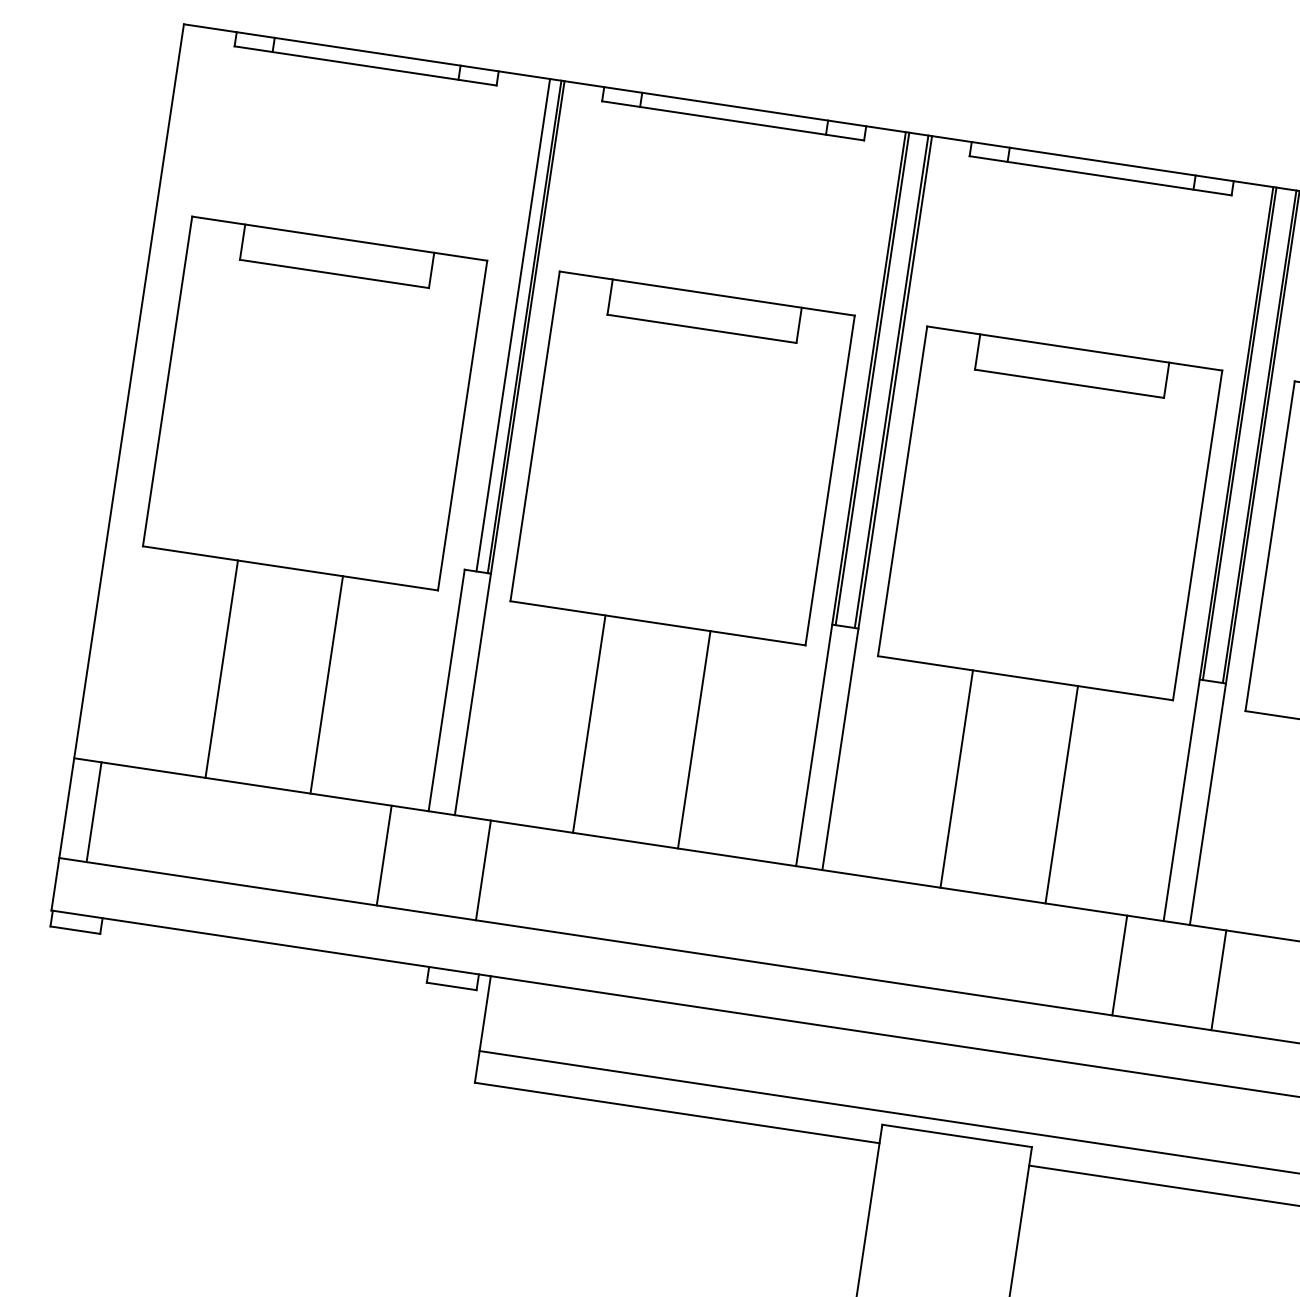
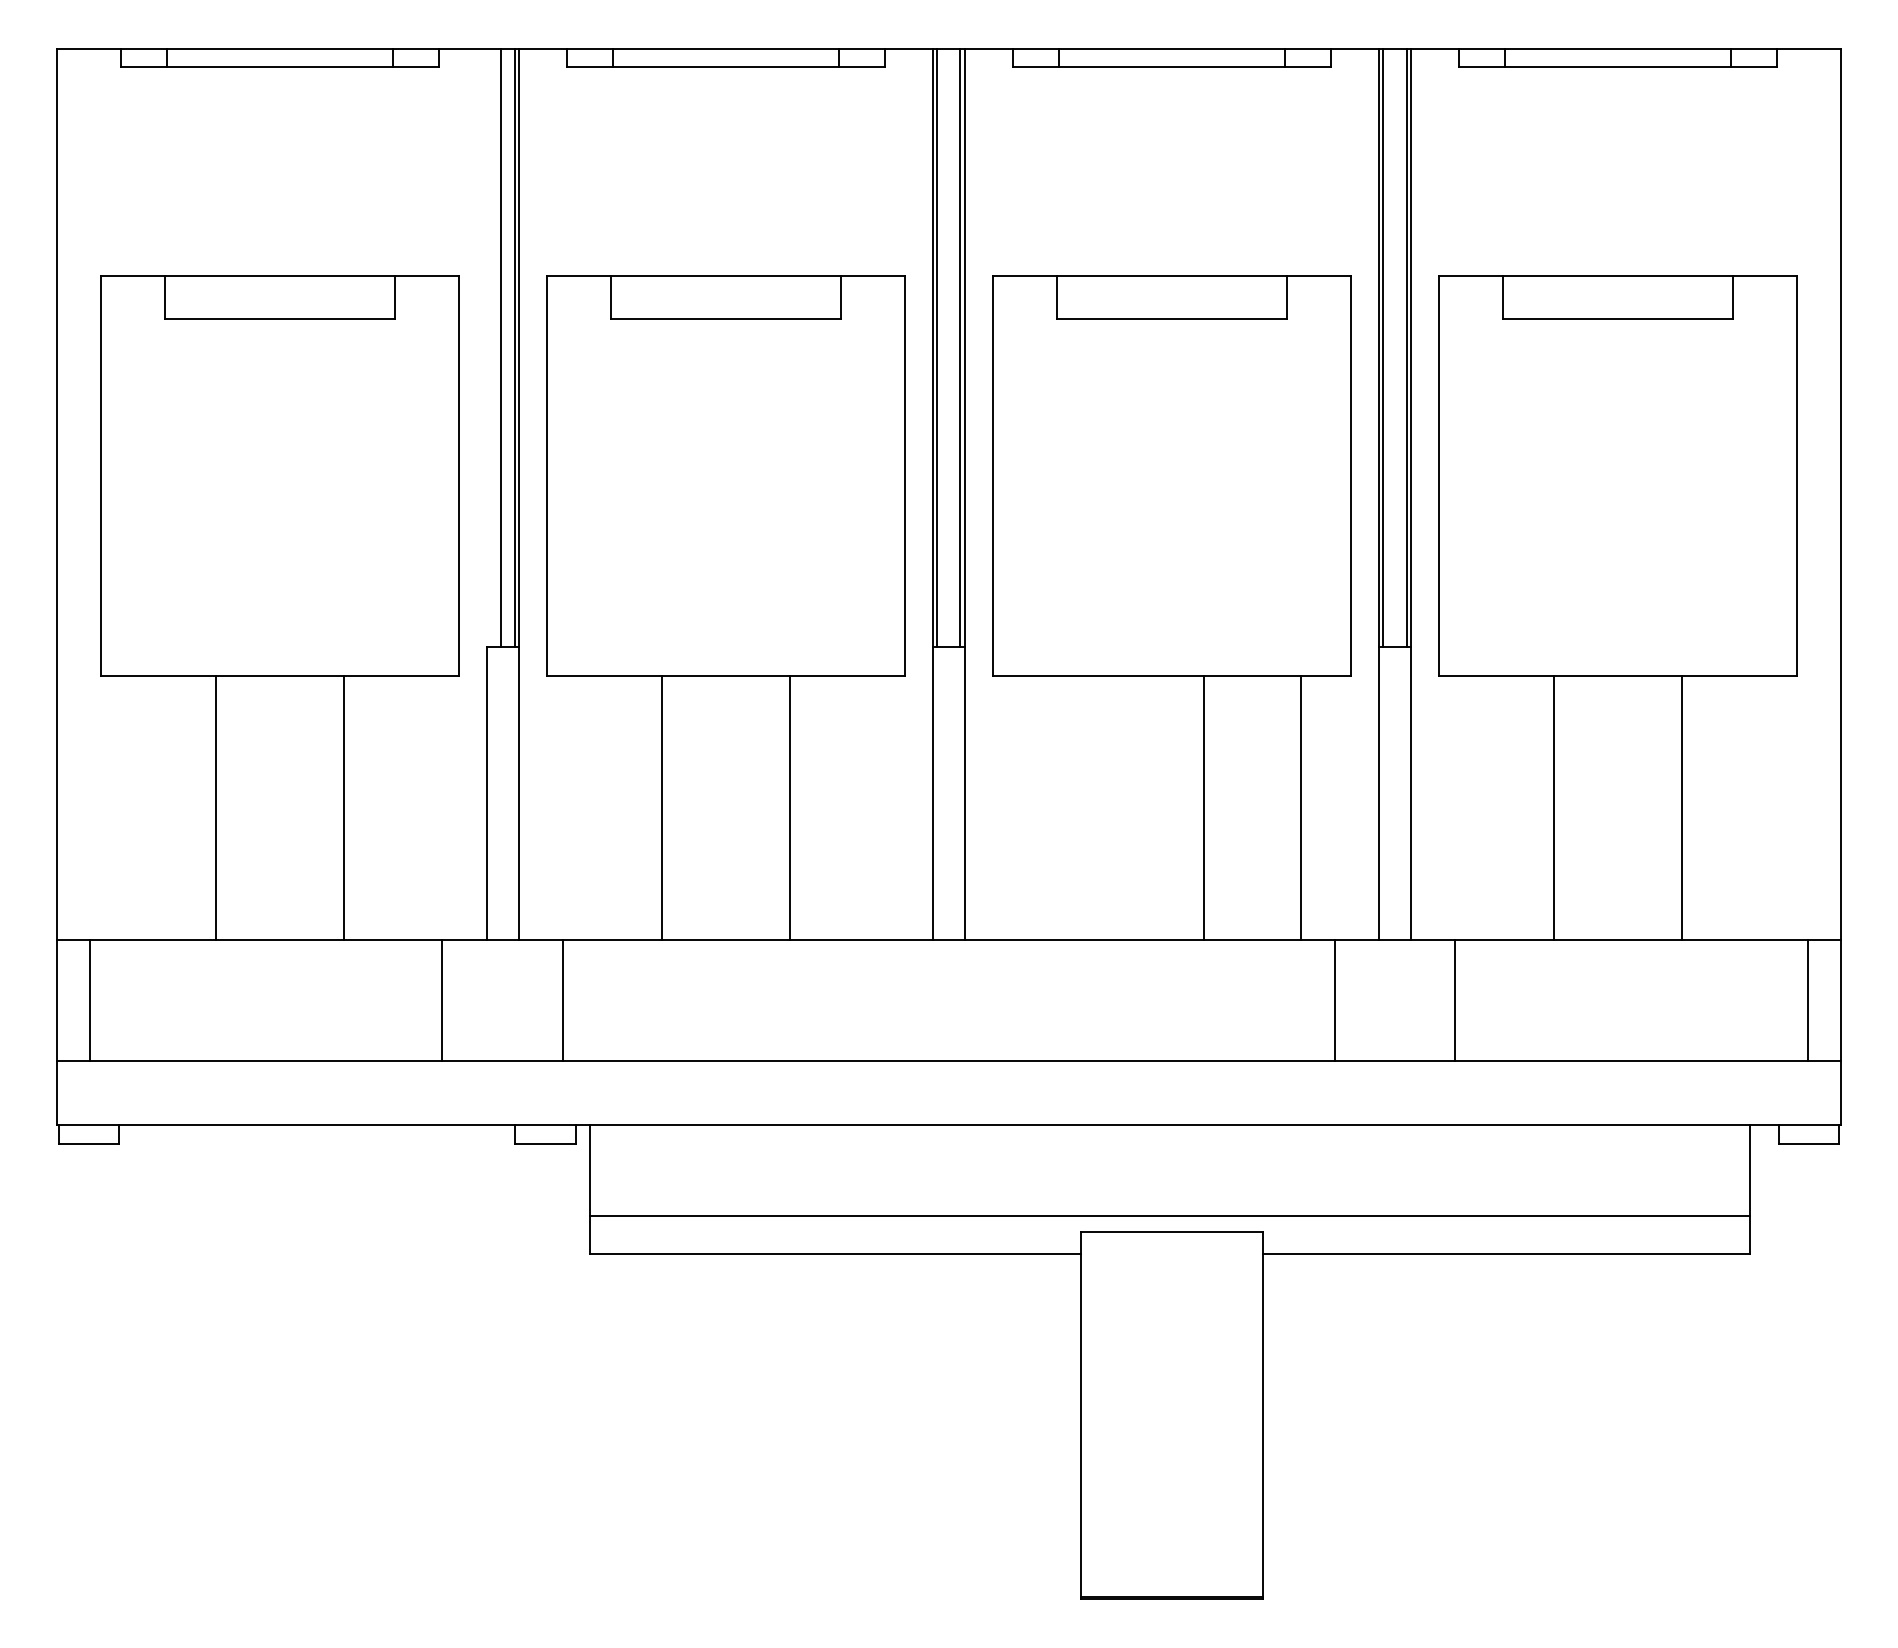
line: (956, 779) -> (1204, 808), moved
line: (1061, 794) -> (1300, 808), moved

